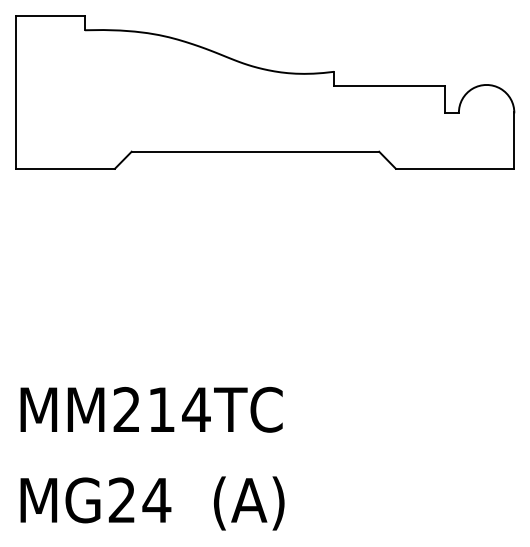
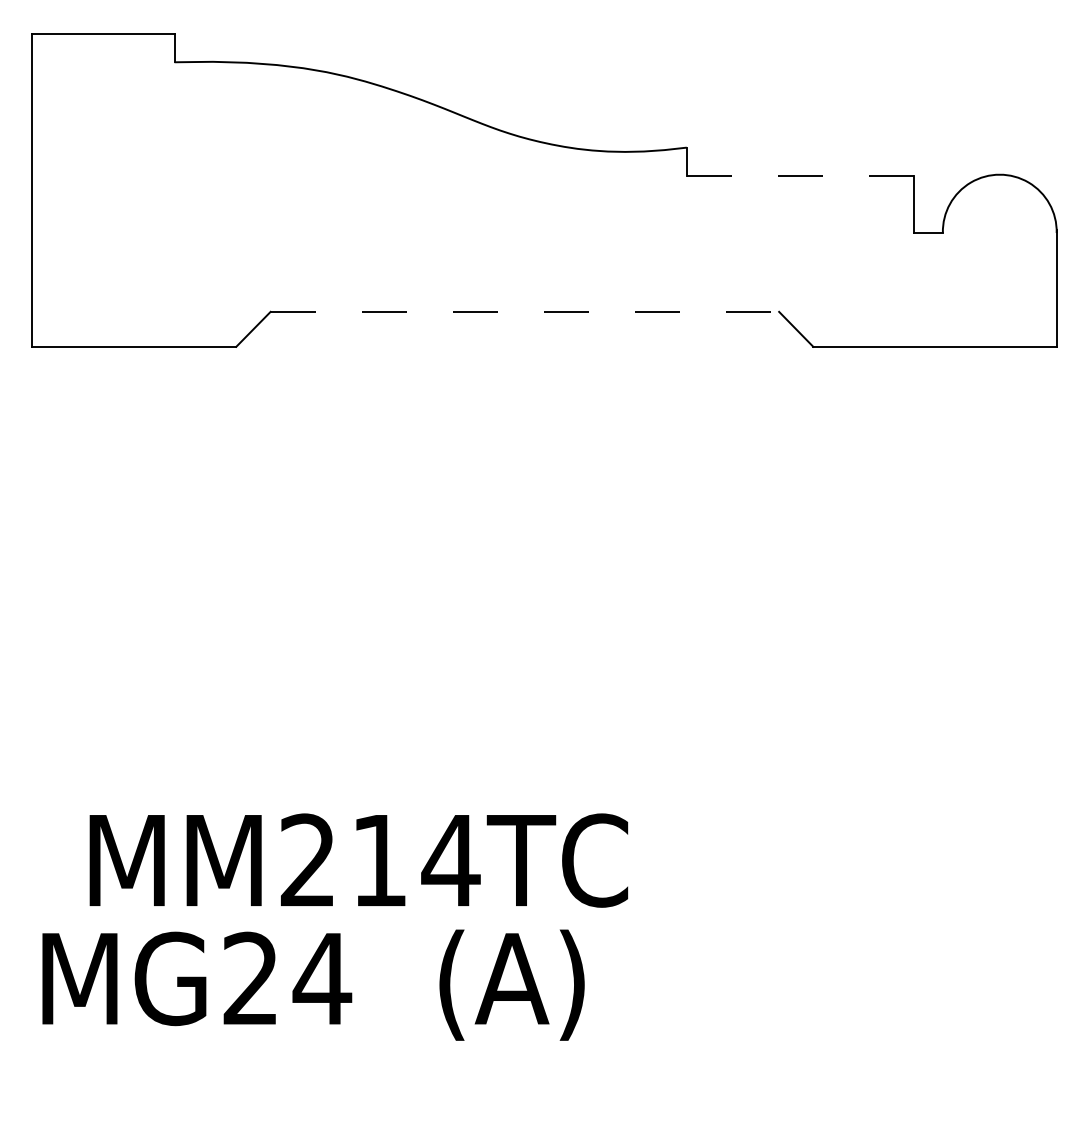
line: (390, 85) -> (802, 175), solid -> dashed
line: (255, 151) -> (524, 311), solid -> dashed
text: (151, 409) -> (358, 859), moved
text: (152, 503) -> (313, 985), moved

